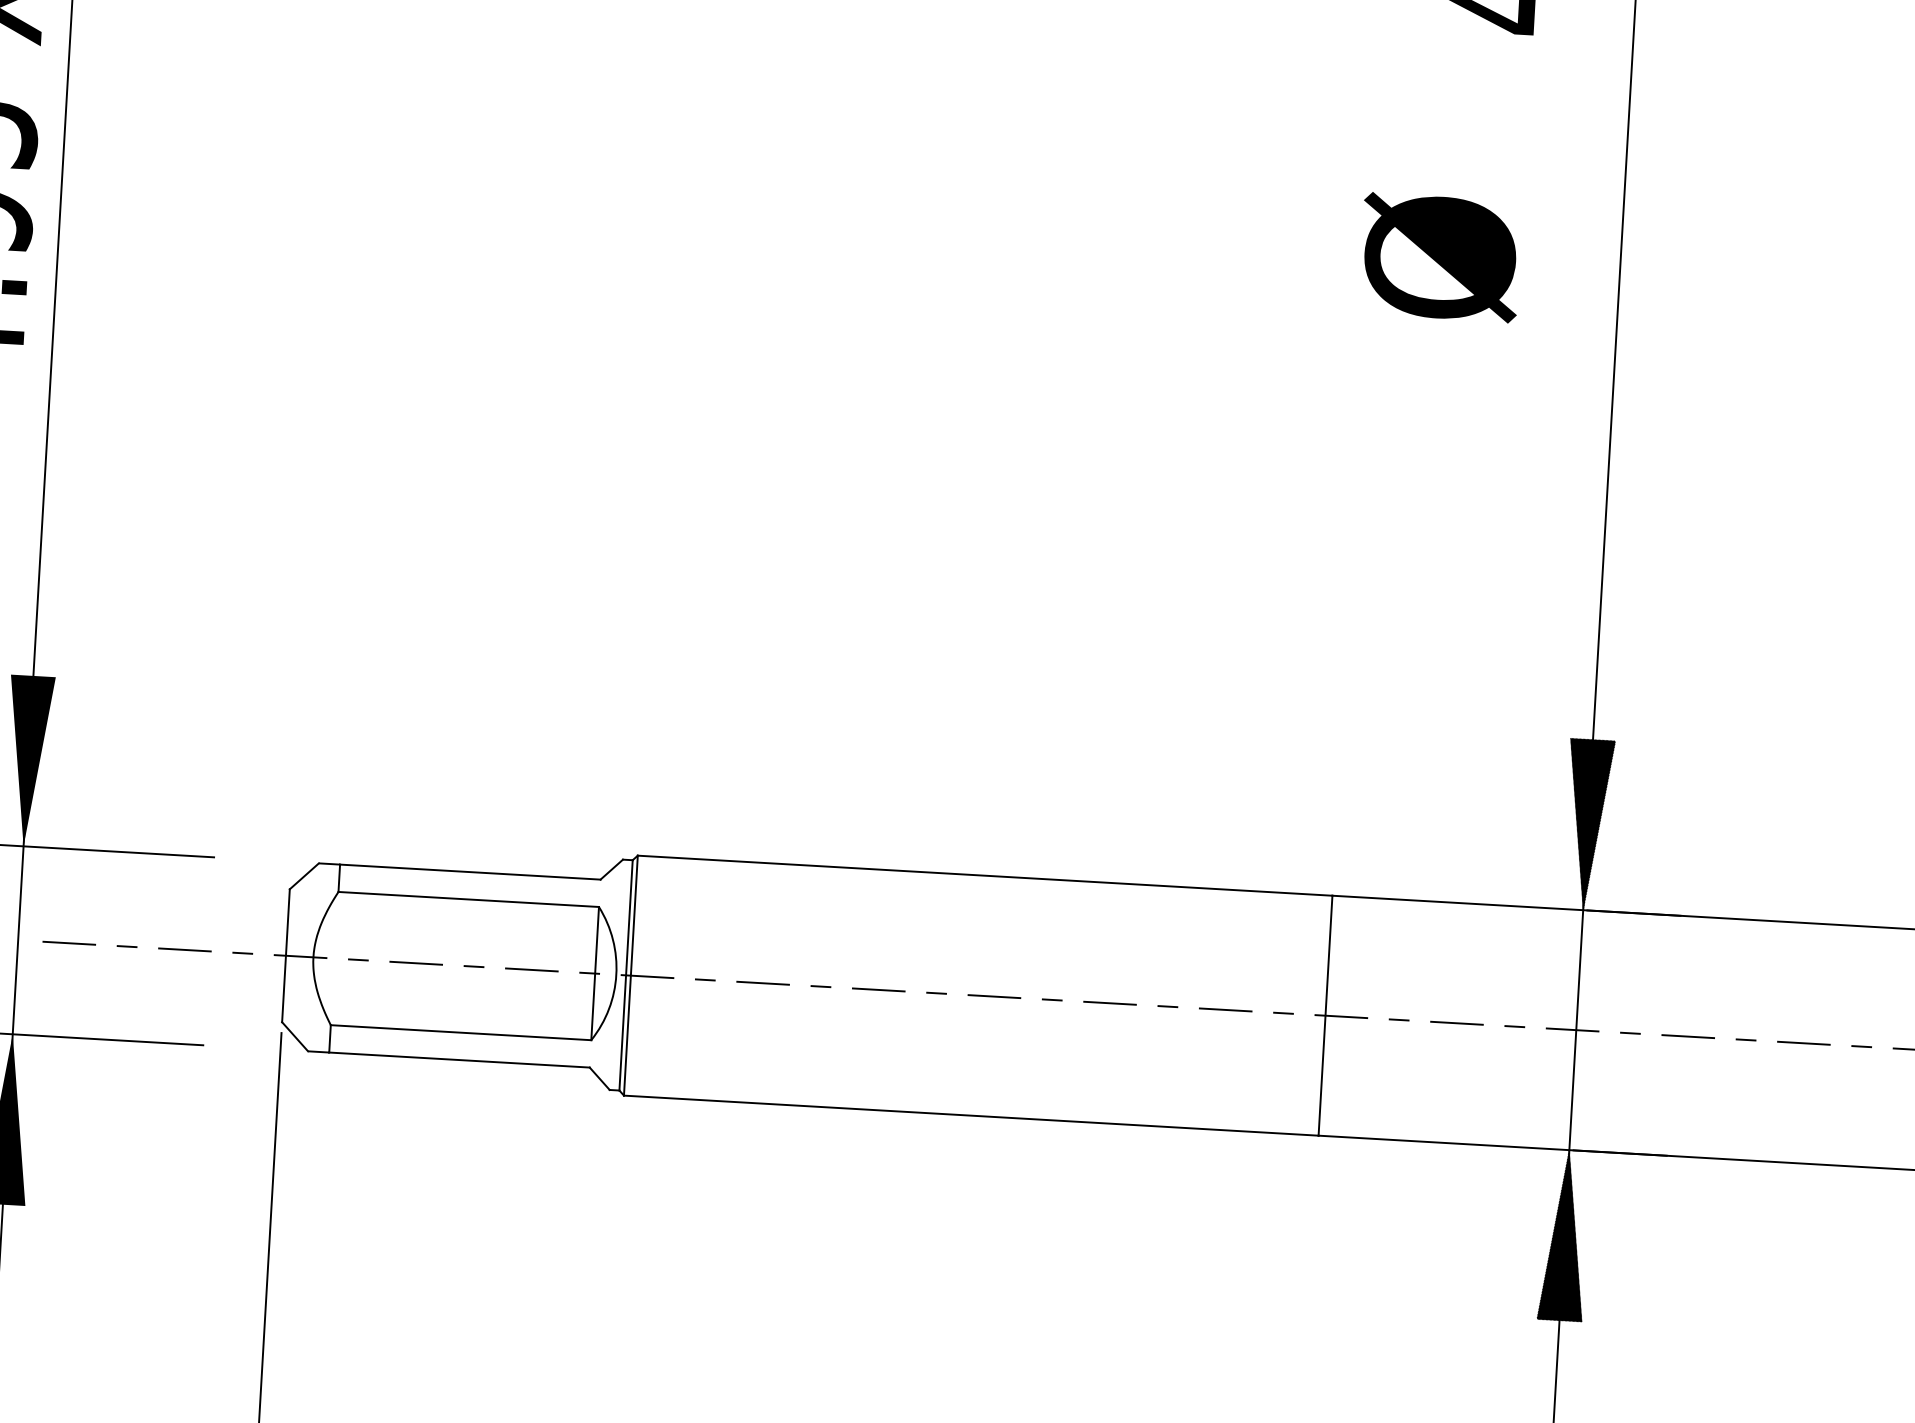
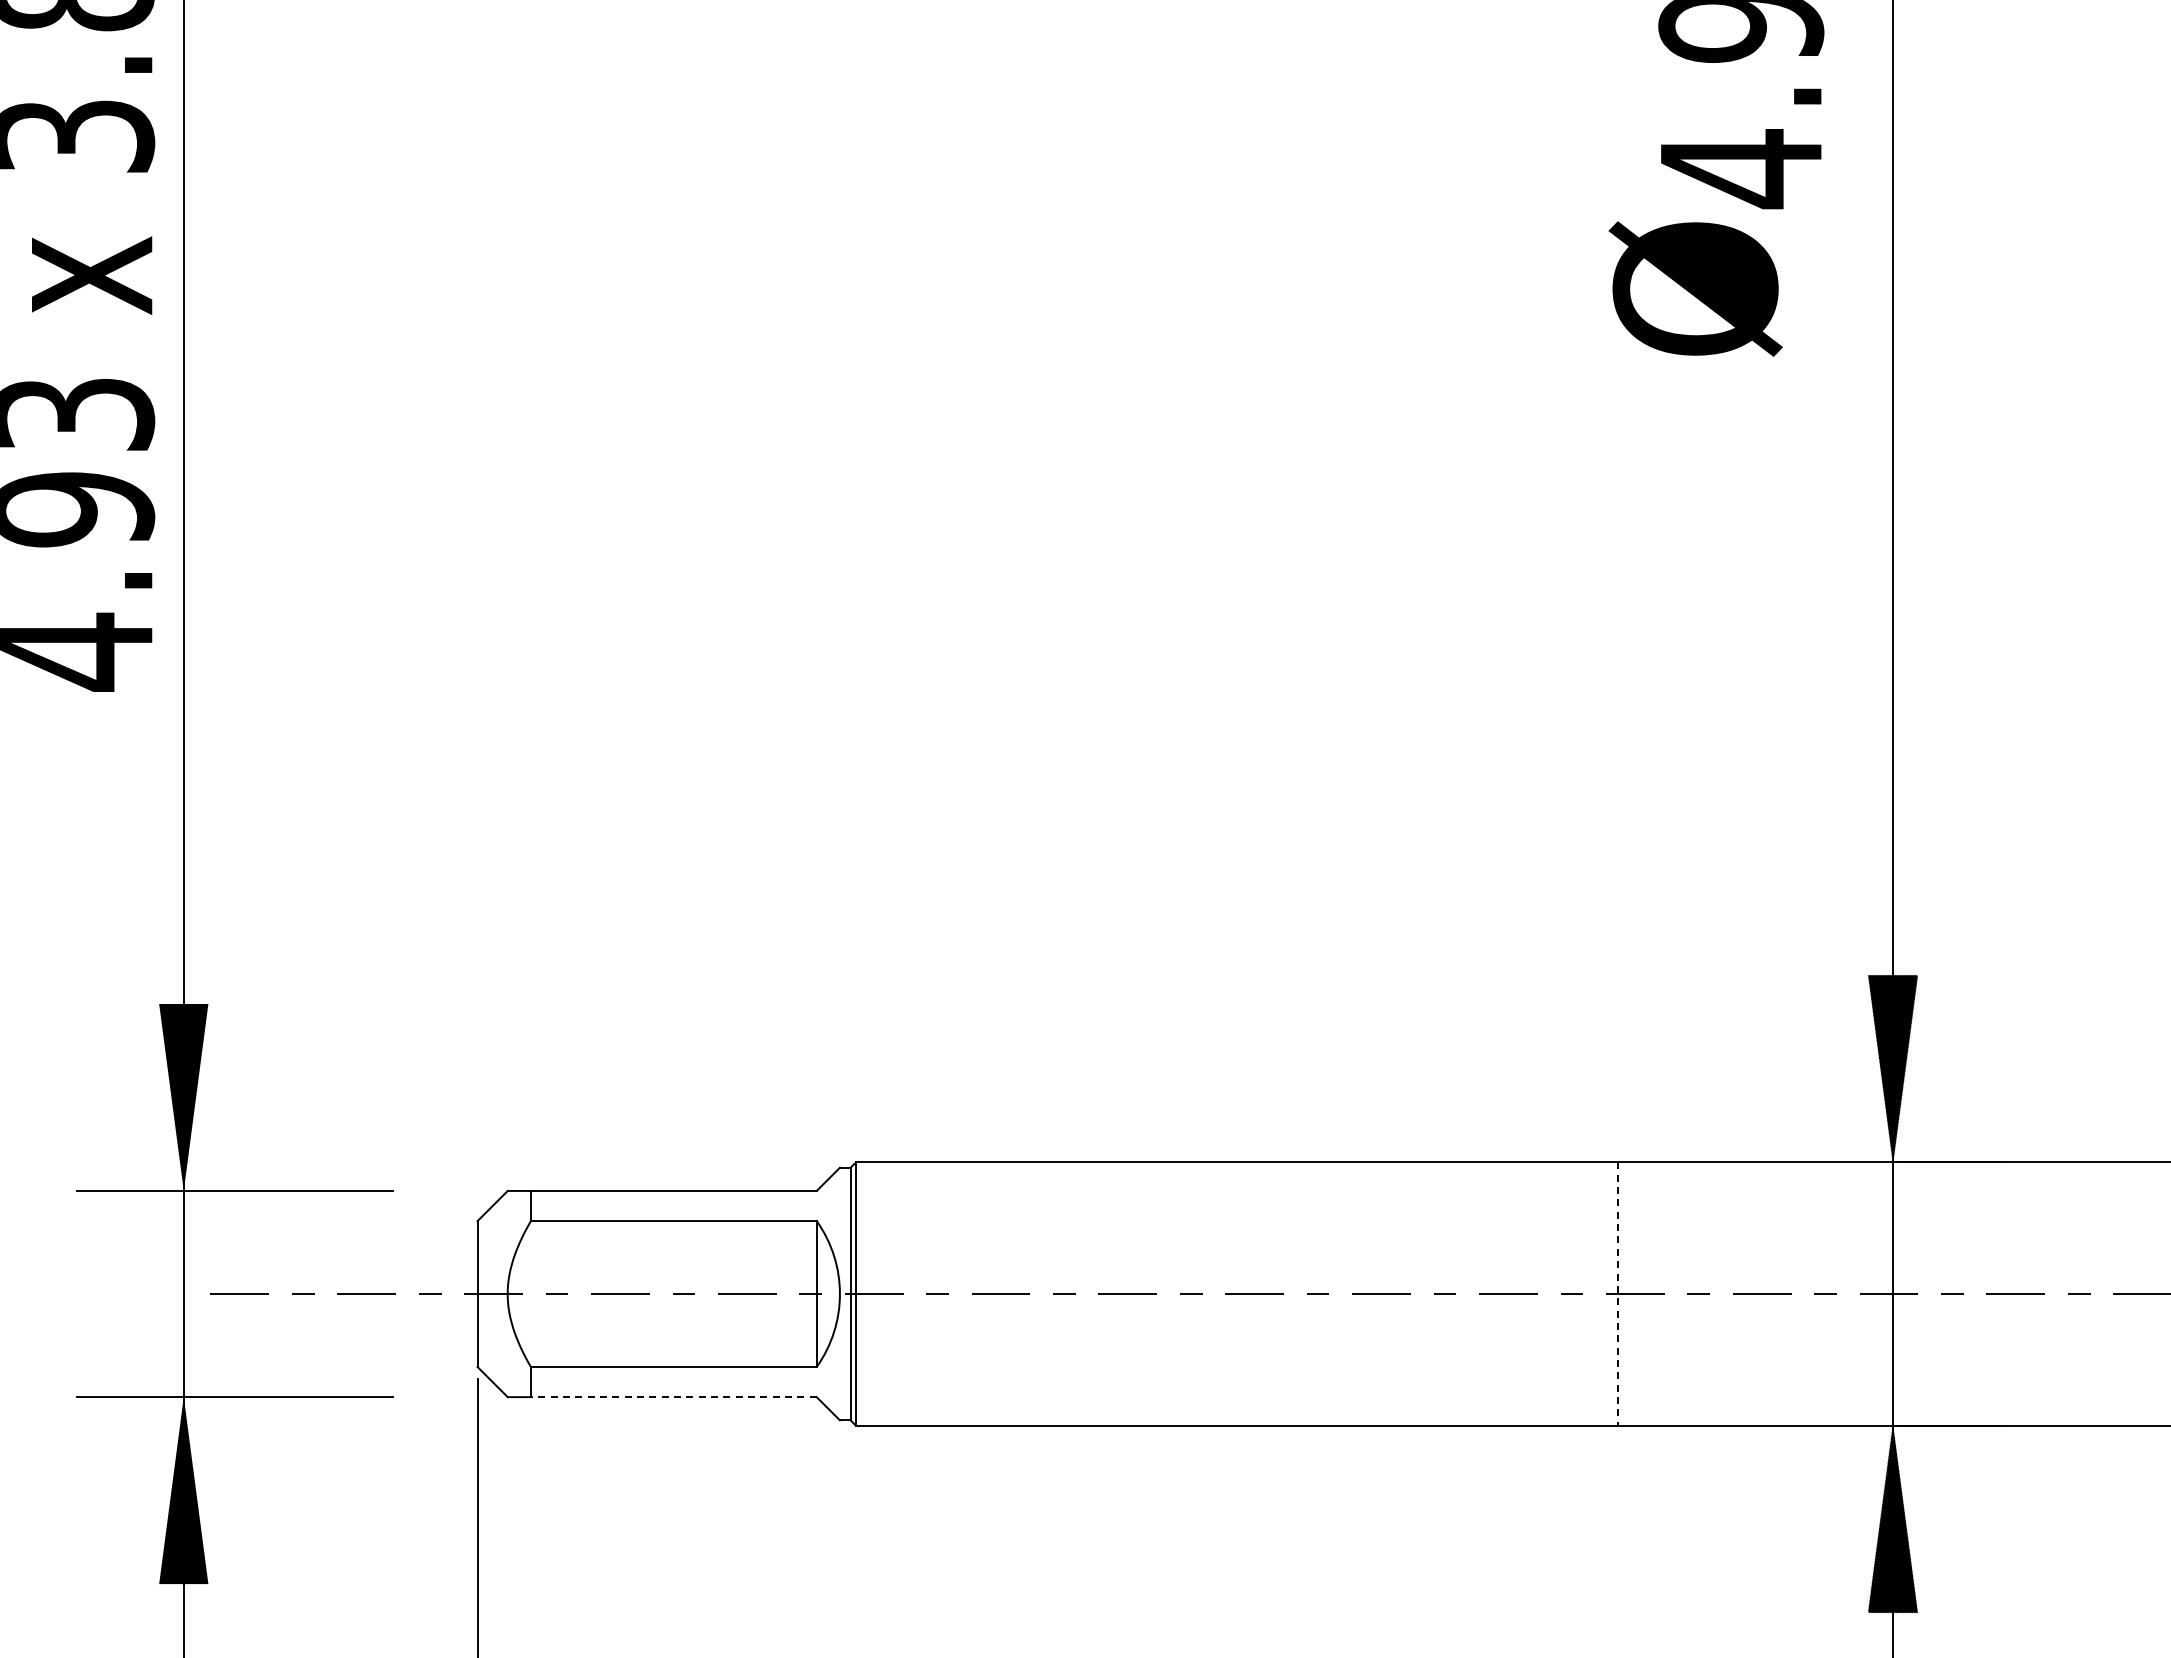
text: (1440, 257) -> (1695, 288), moved
line: (1325, 1016) -> (1617, 1294), solid -> dashed
line: (459, 1060) -> (673, 1397), solid -> dashed

